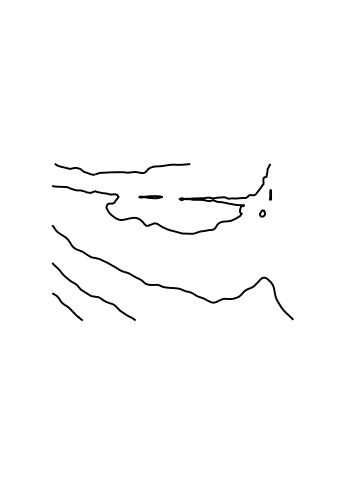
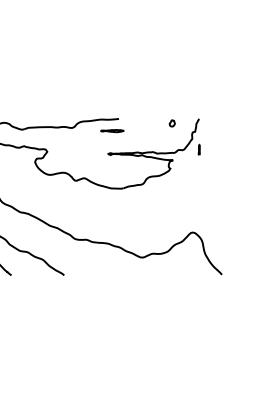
line: (150, 197) -> (112, 131), moved
part: (262, 213) -> (172, 123), moved

